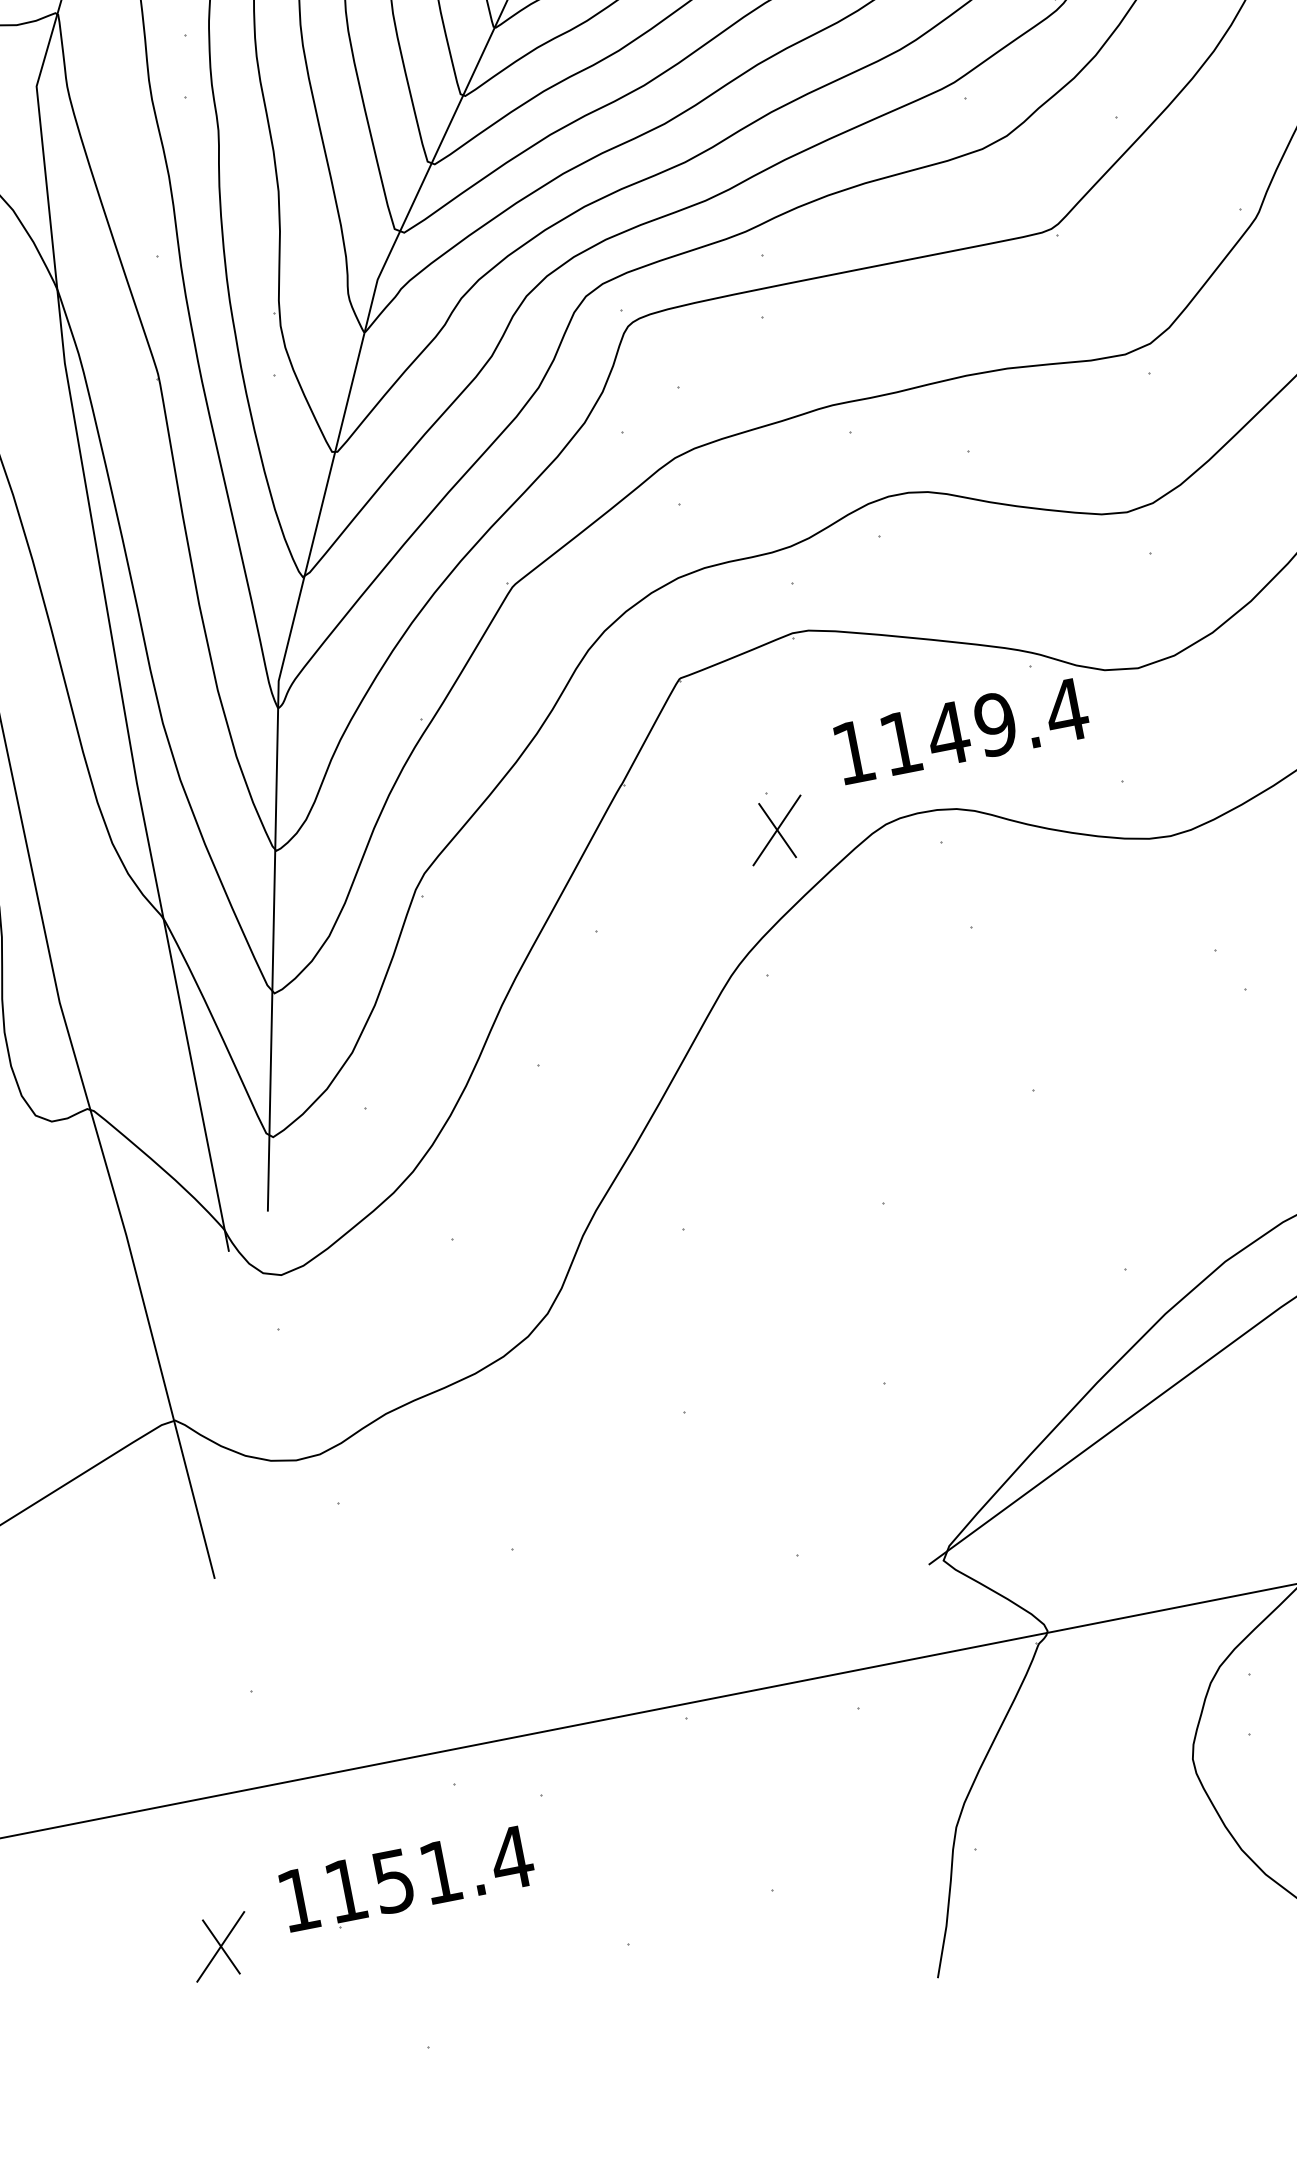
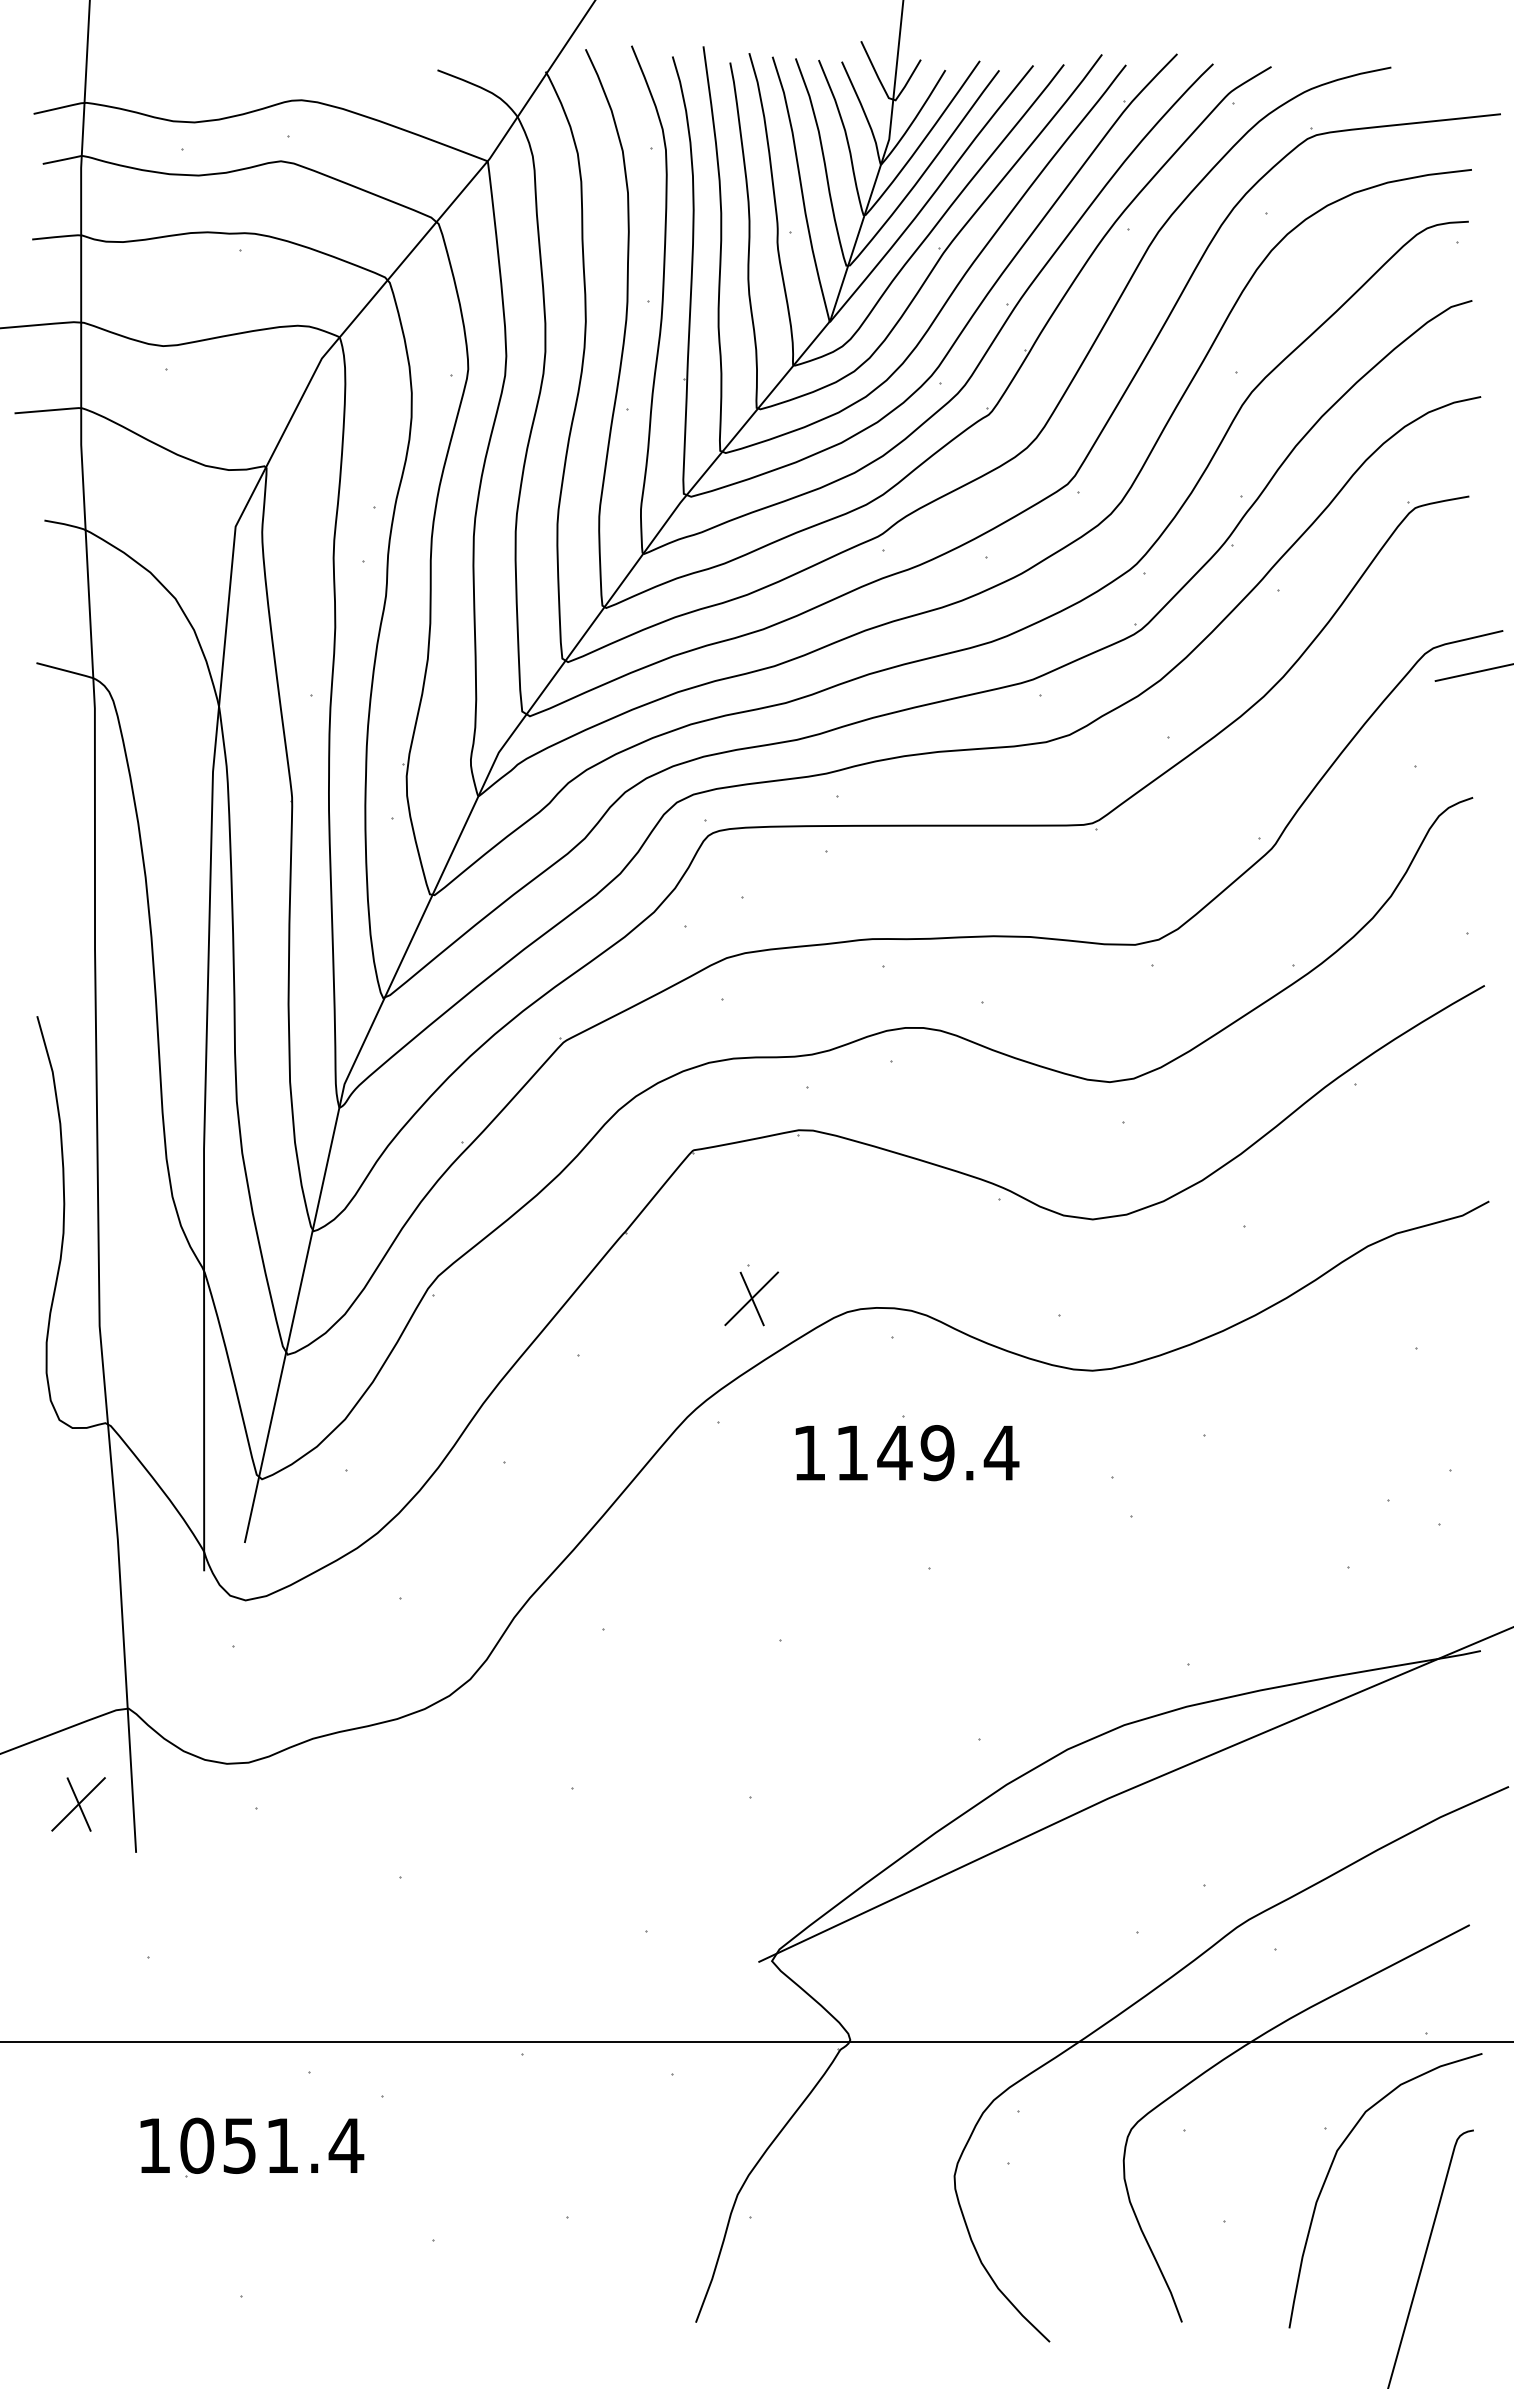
text: (962, 731) -> (907, 1453), moved
text: (346, 1890) -> (197, 2145), 1151.4 -> 1051.4
part: (220, 1947) -> (78, 1804), moved

